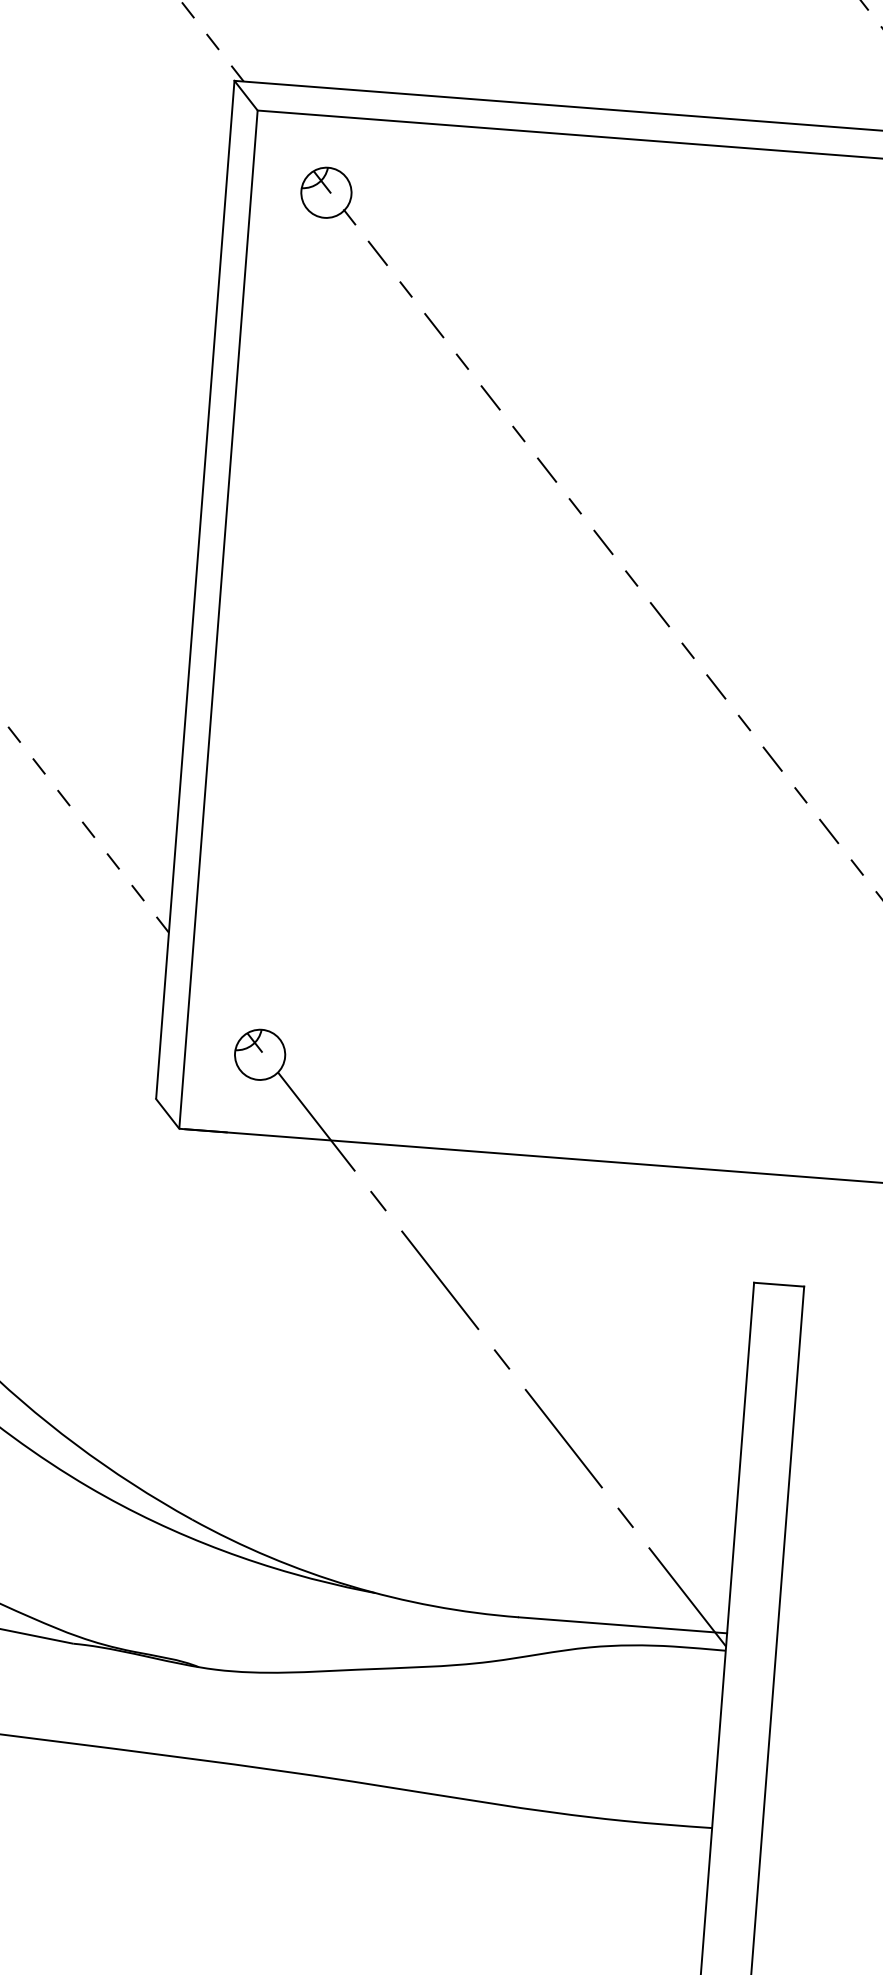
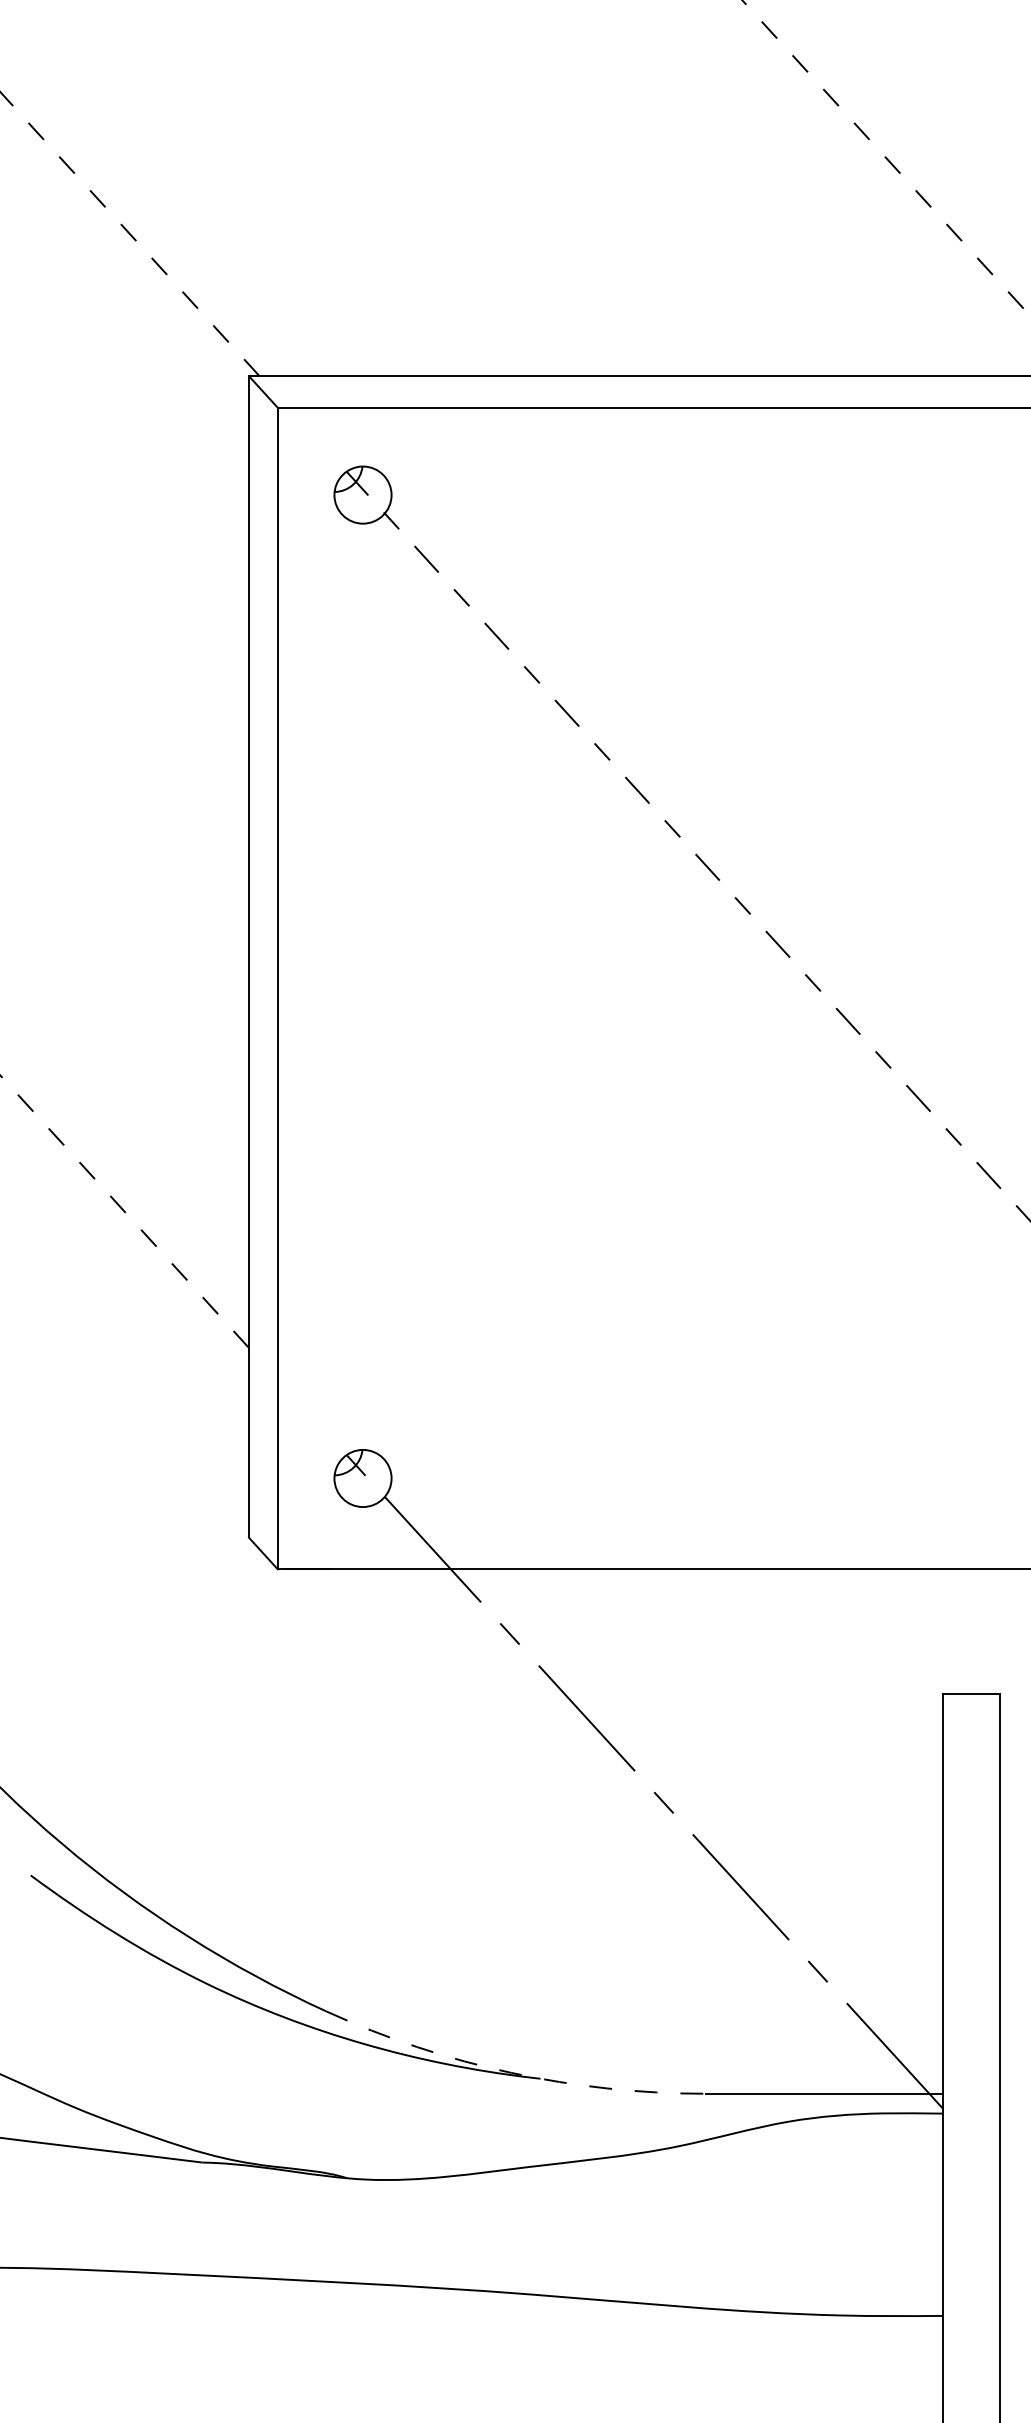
arc: (350, 1585) -> (511, 2072), solid -> dashed

